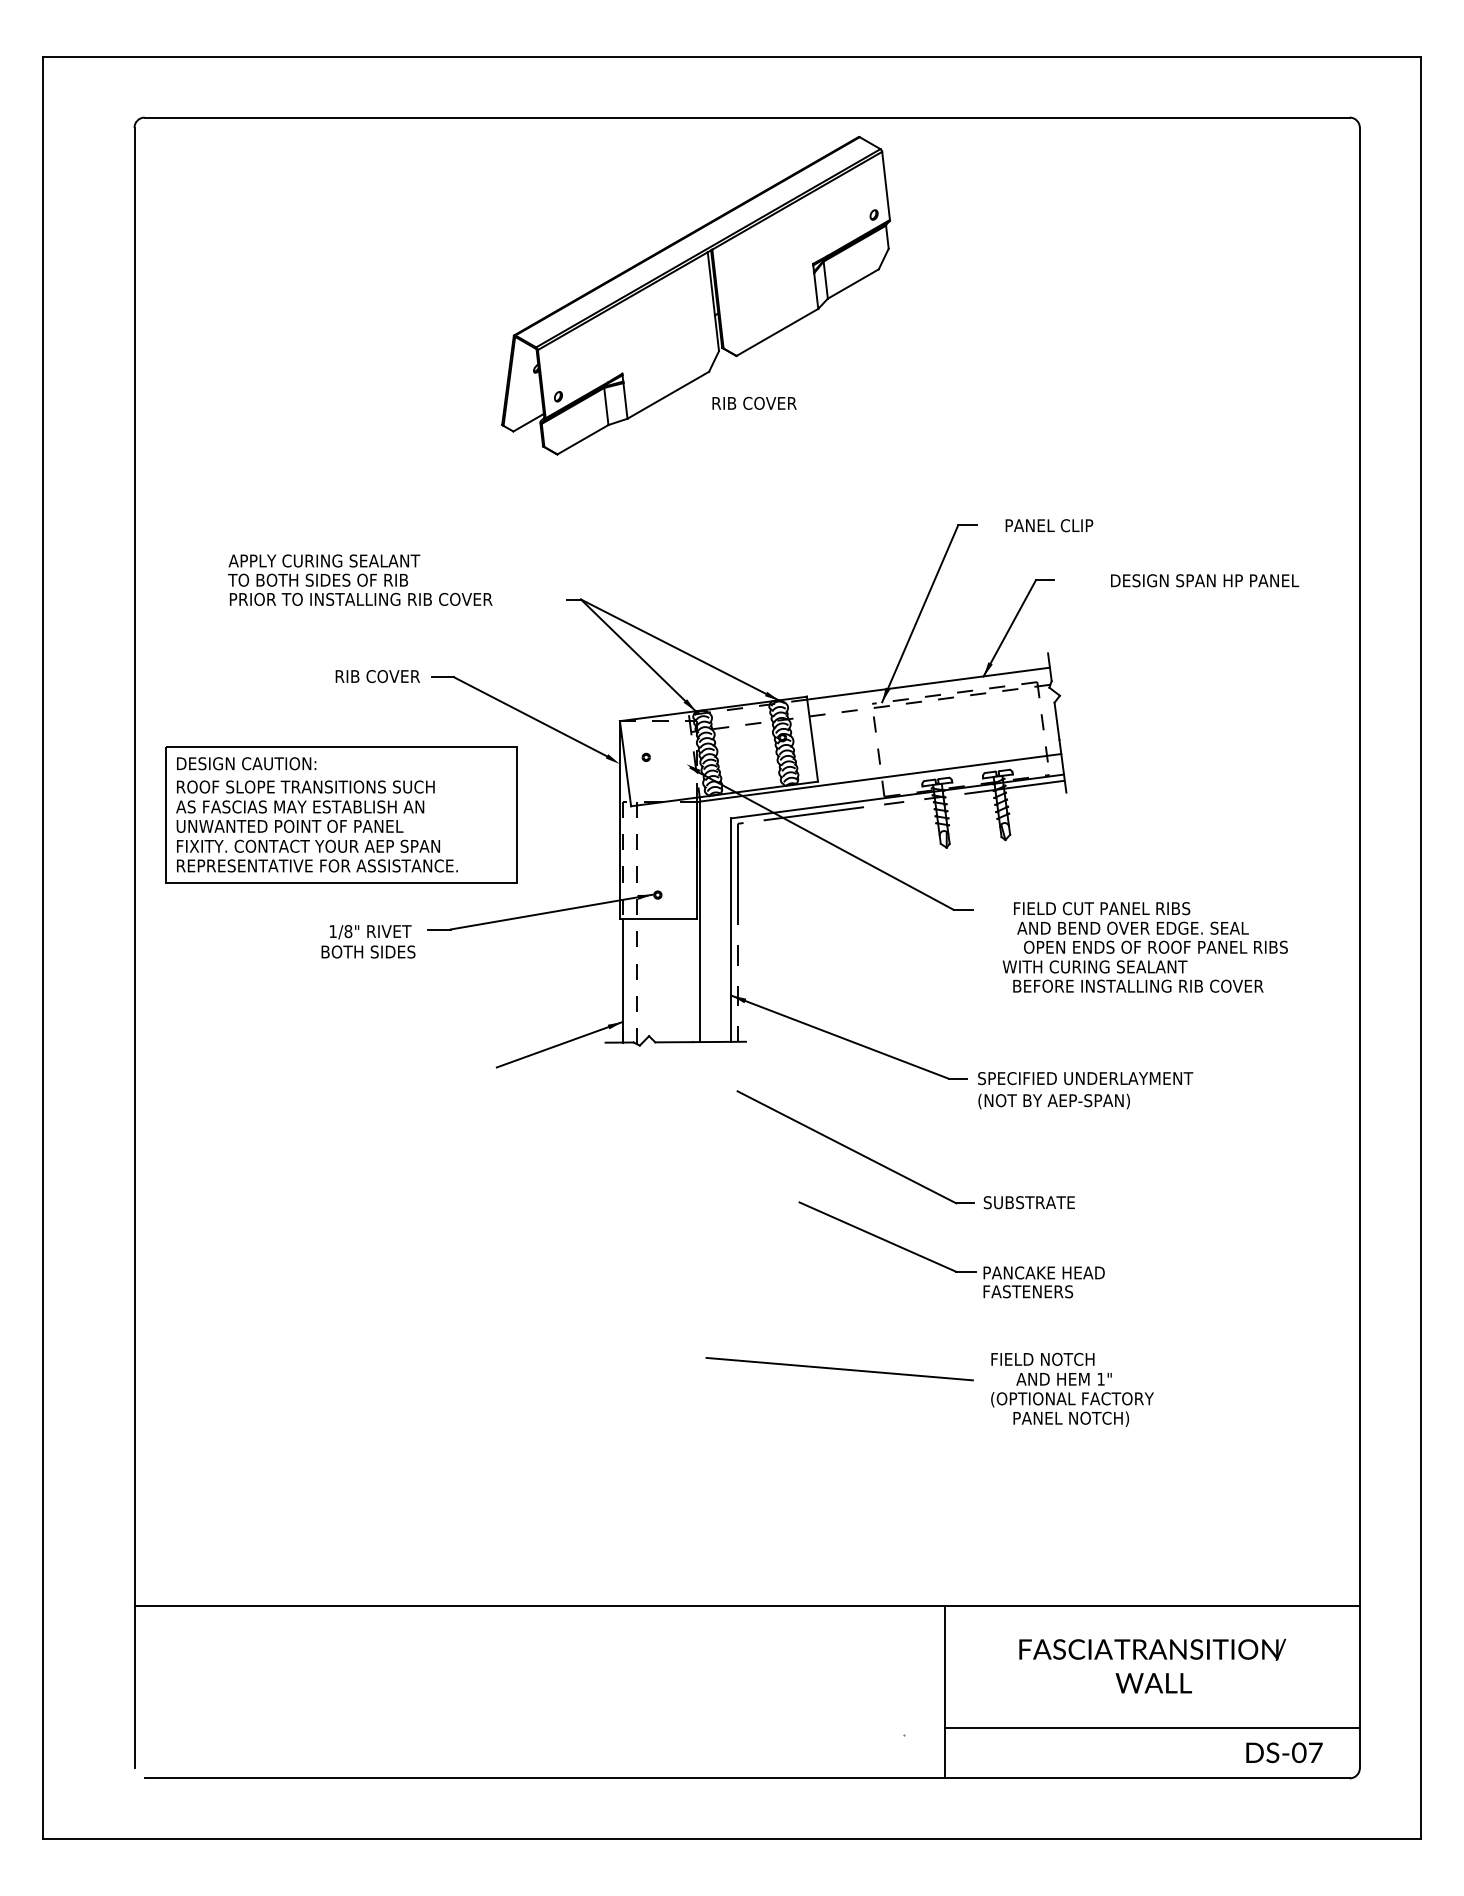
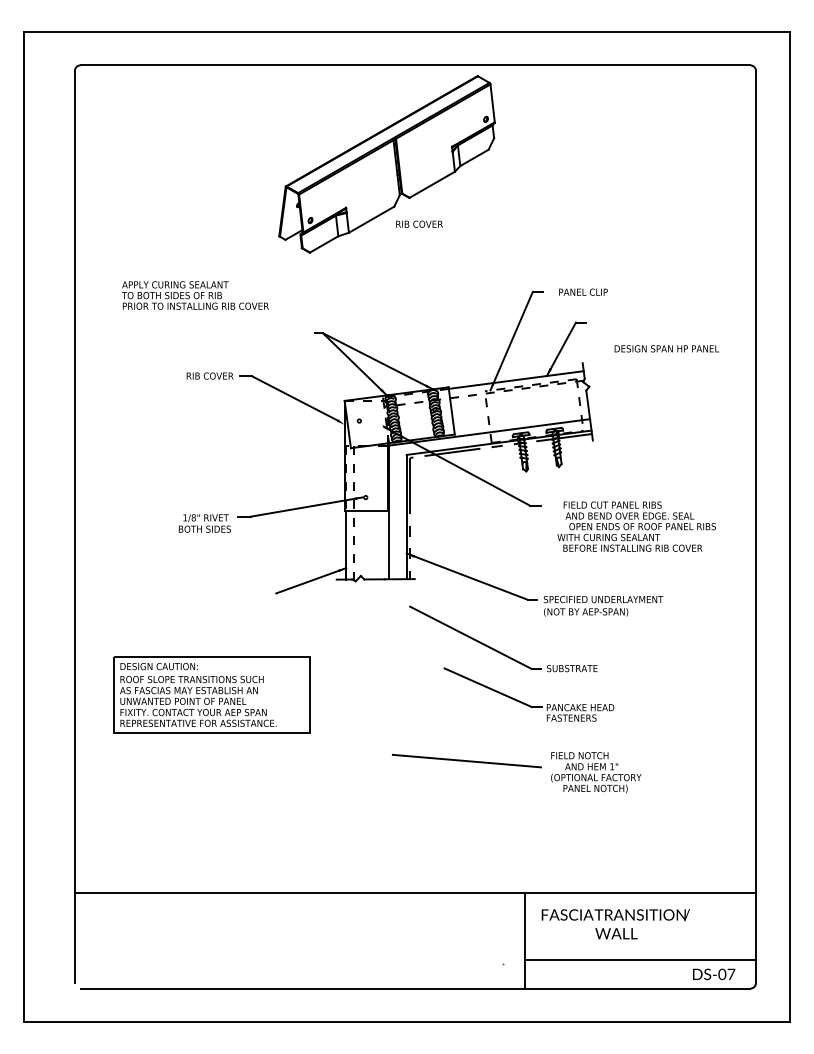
text: (358, 580) -> (194, 295), moved
text: (1204, 580) -> (666, 348), moved
part: (340, 813) -> (211, 694), moved
text: (1152, 1666) -> (615, 924), moved

